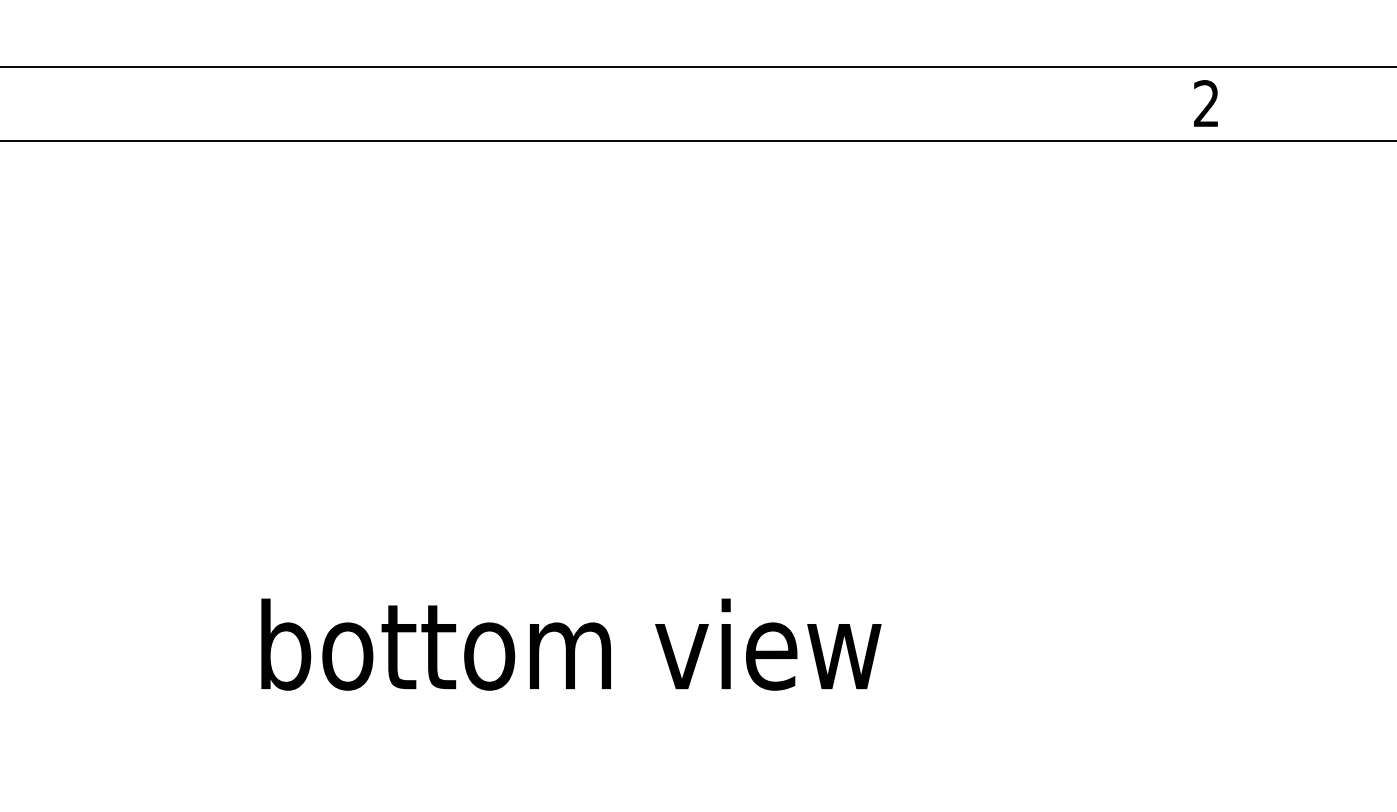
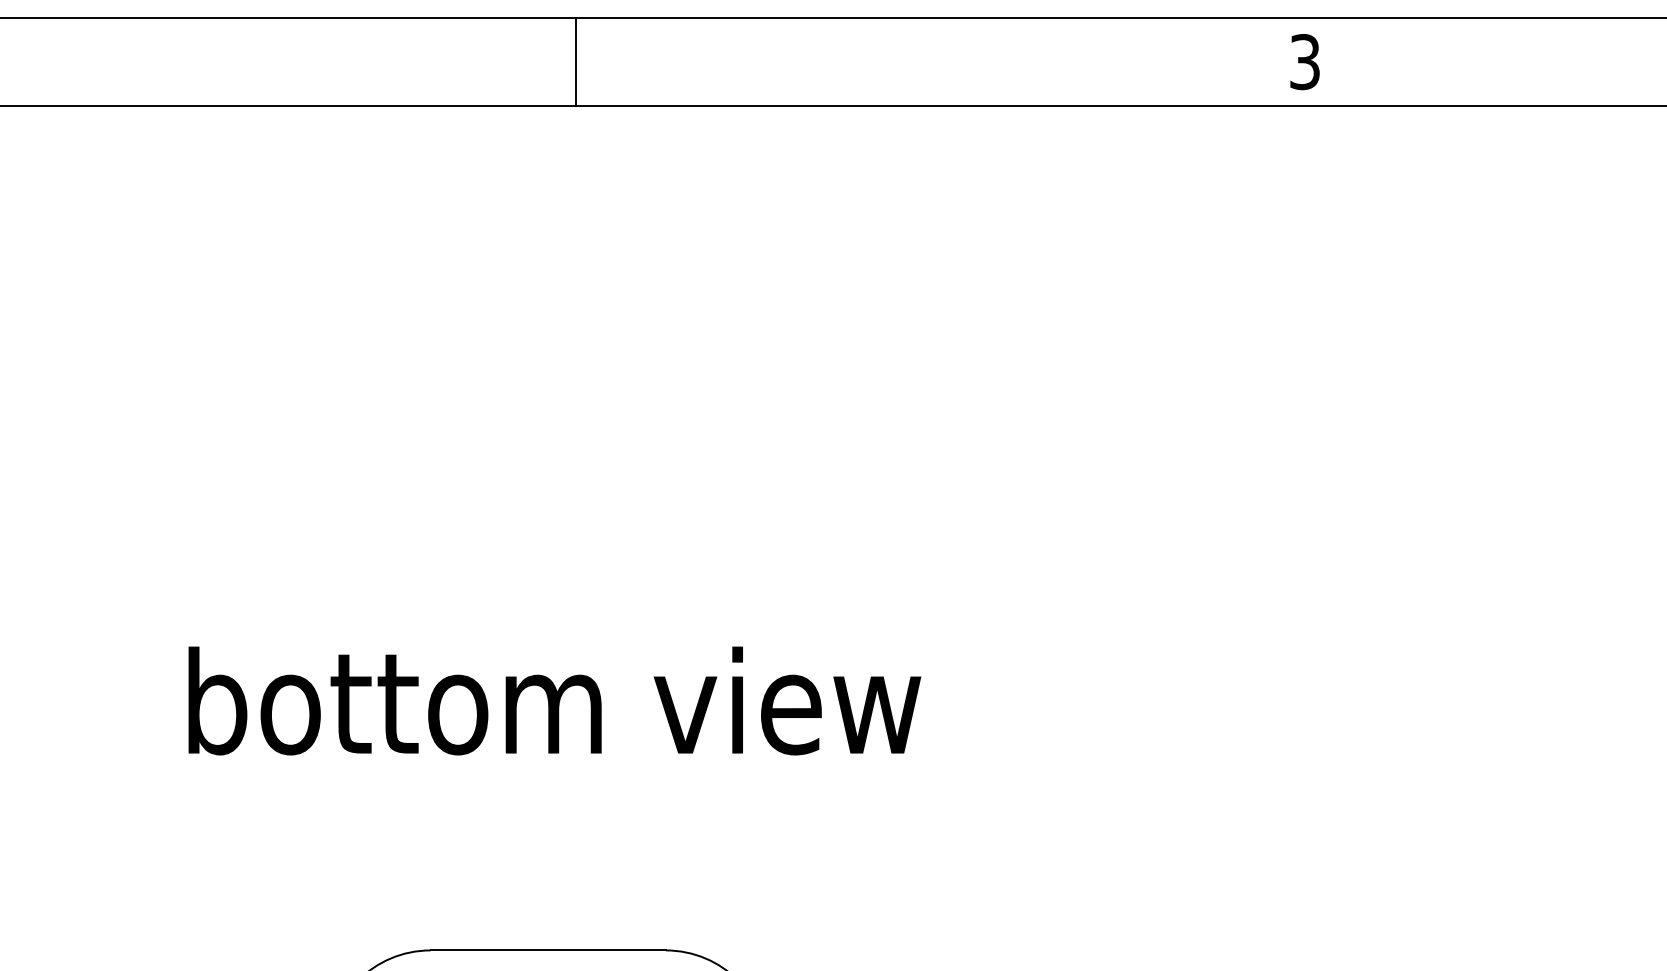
line: (588, 104) -> (575, 62), added
text: (1205, 104) -> (1304, 62), 2 -> 3

